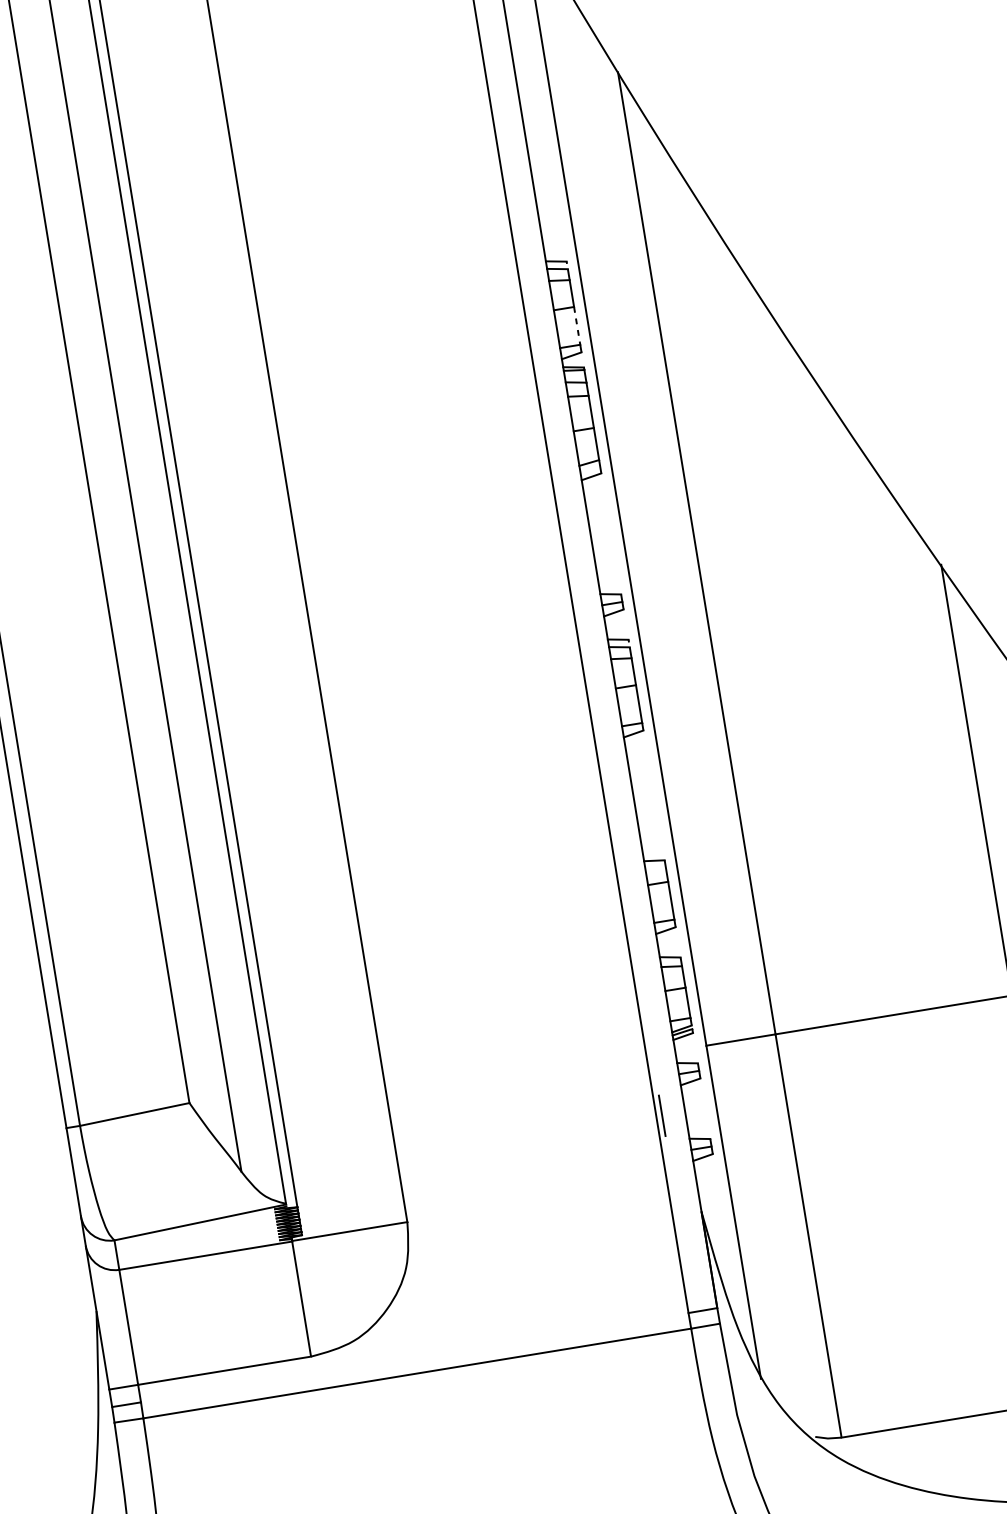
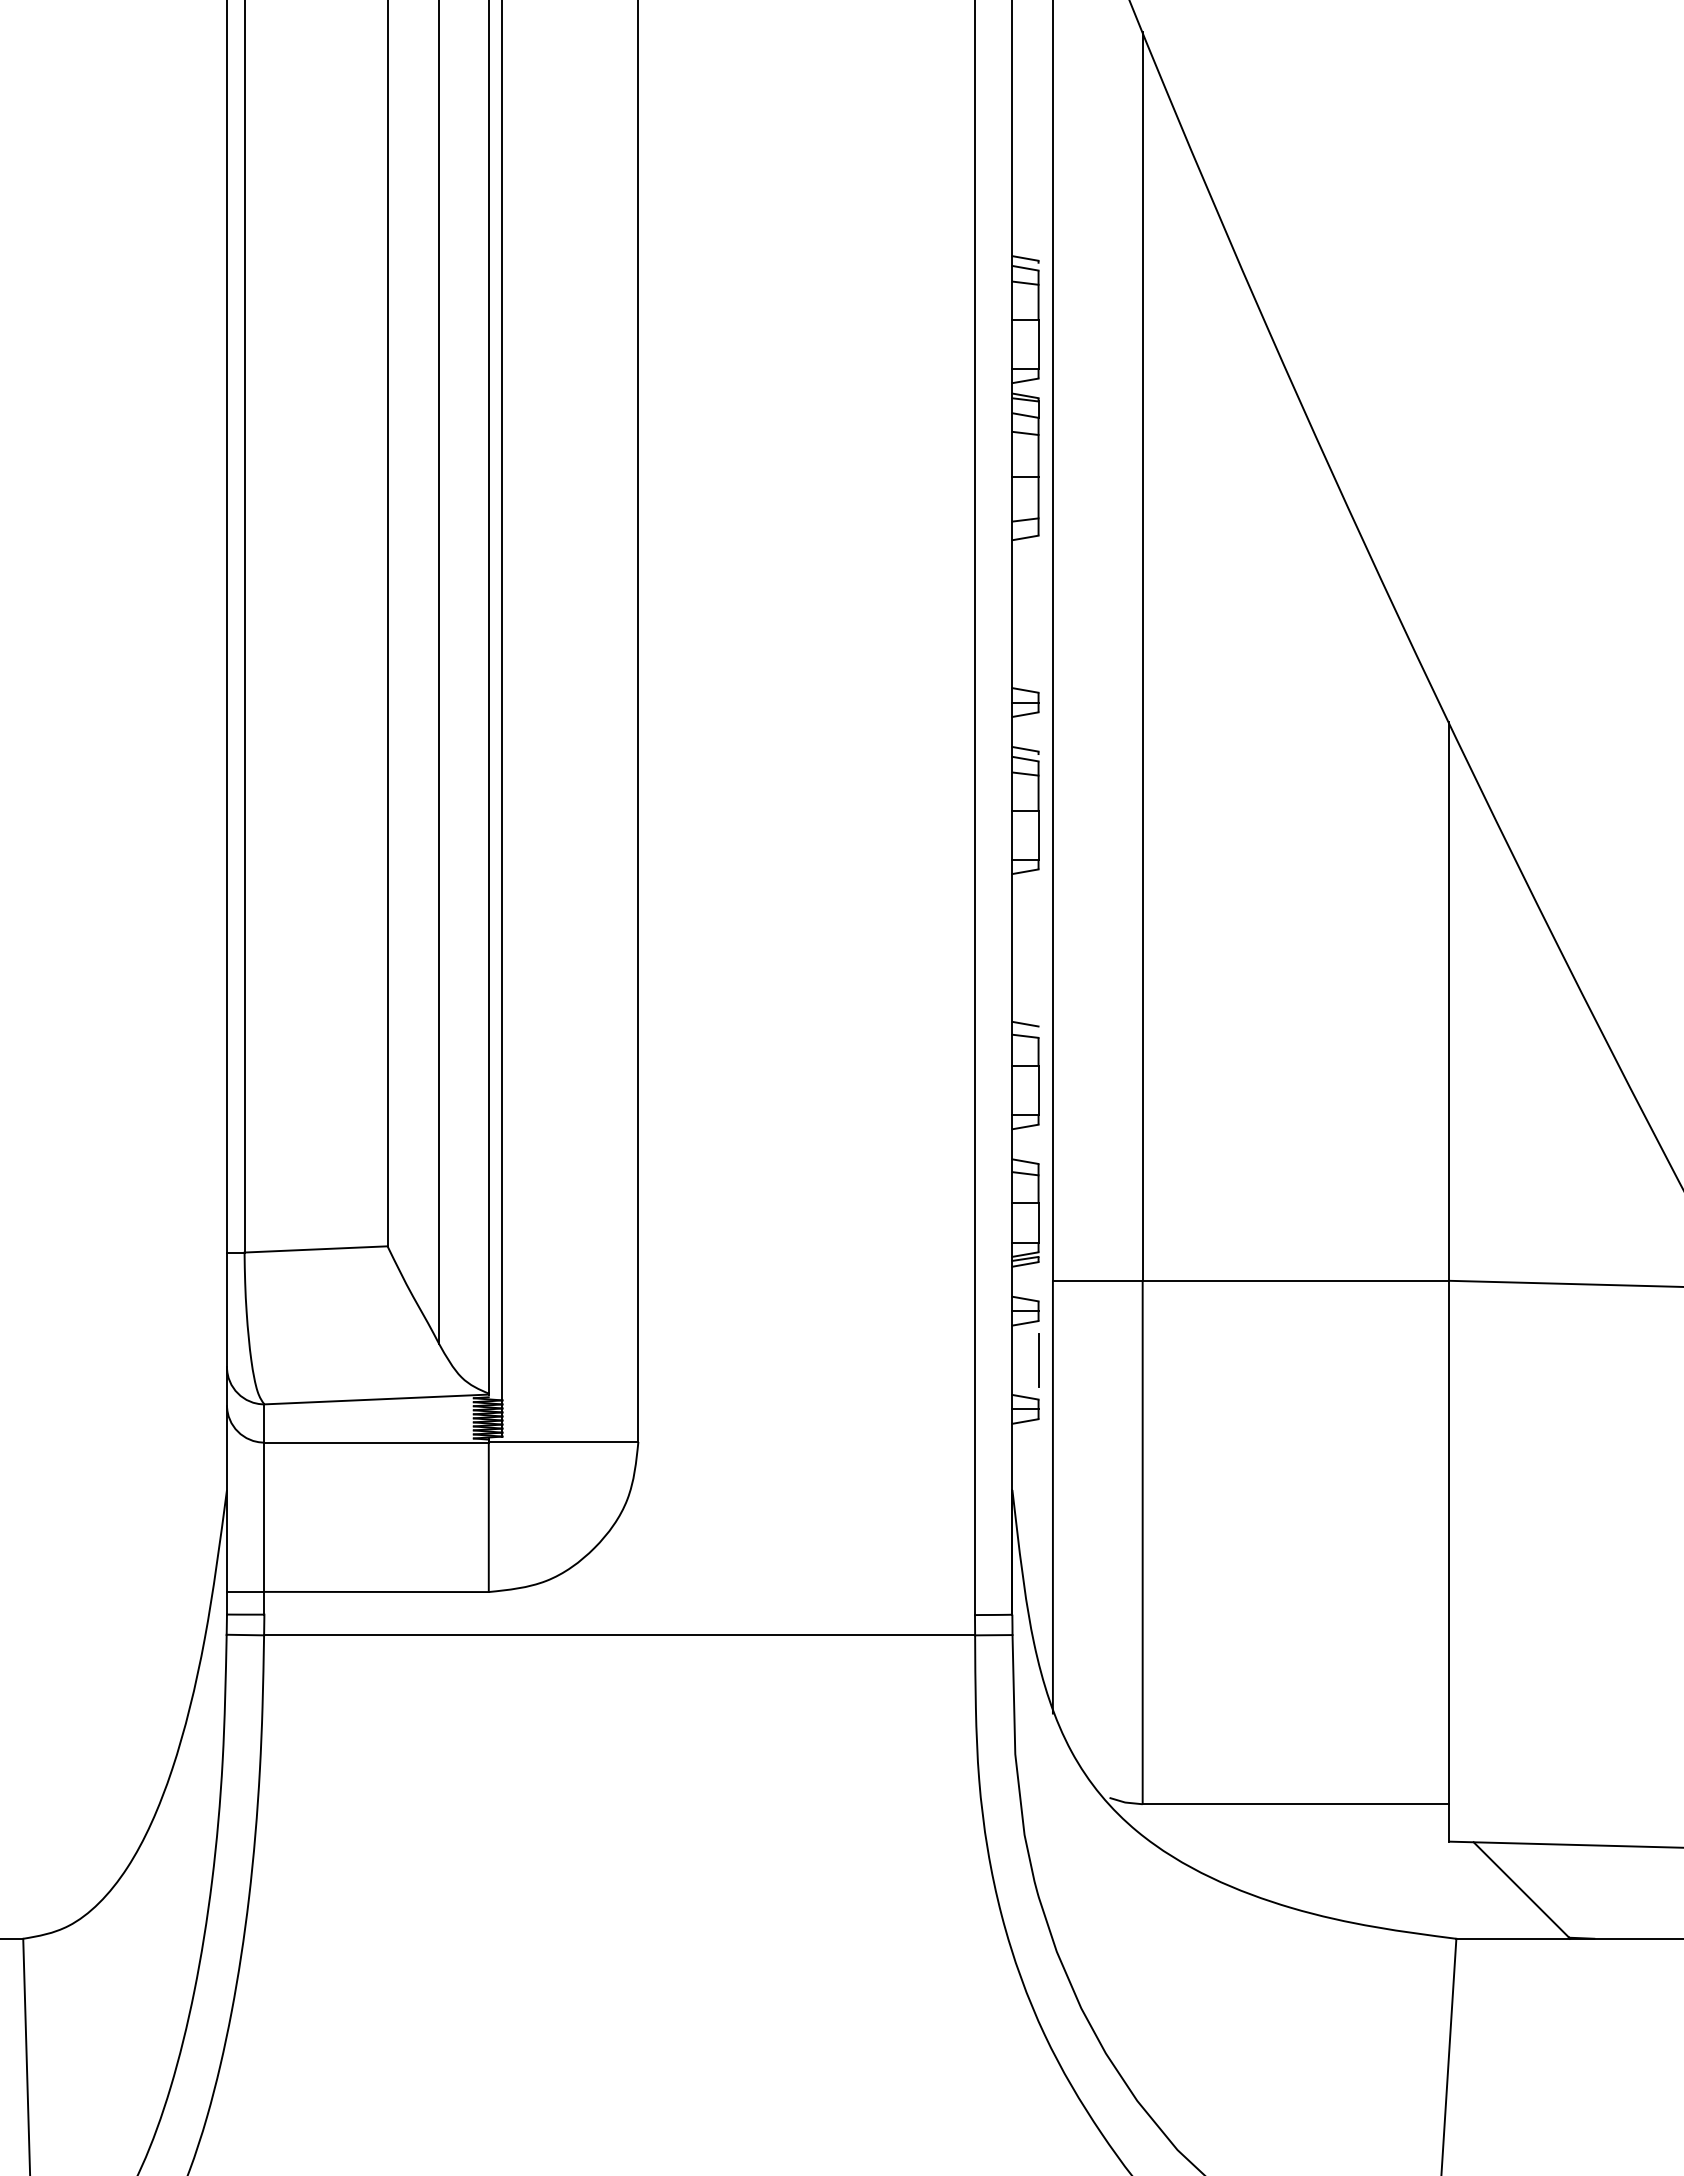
line: (577, 326) -> (1038, 344), dashed -> solid
line: (652, 850) -> (1025, 1023), added
line: (662, 1115) -> (1038, 1360), moved

